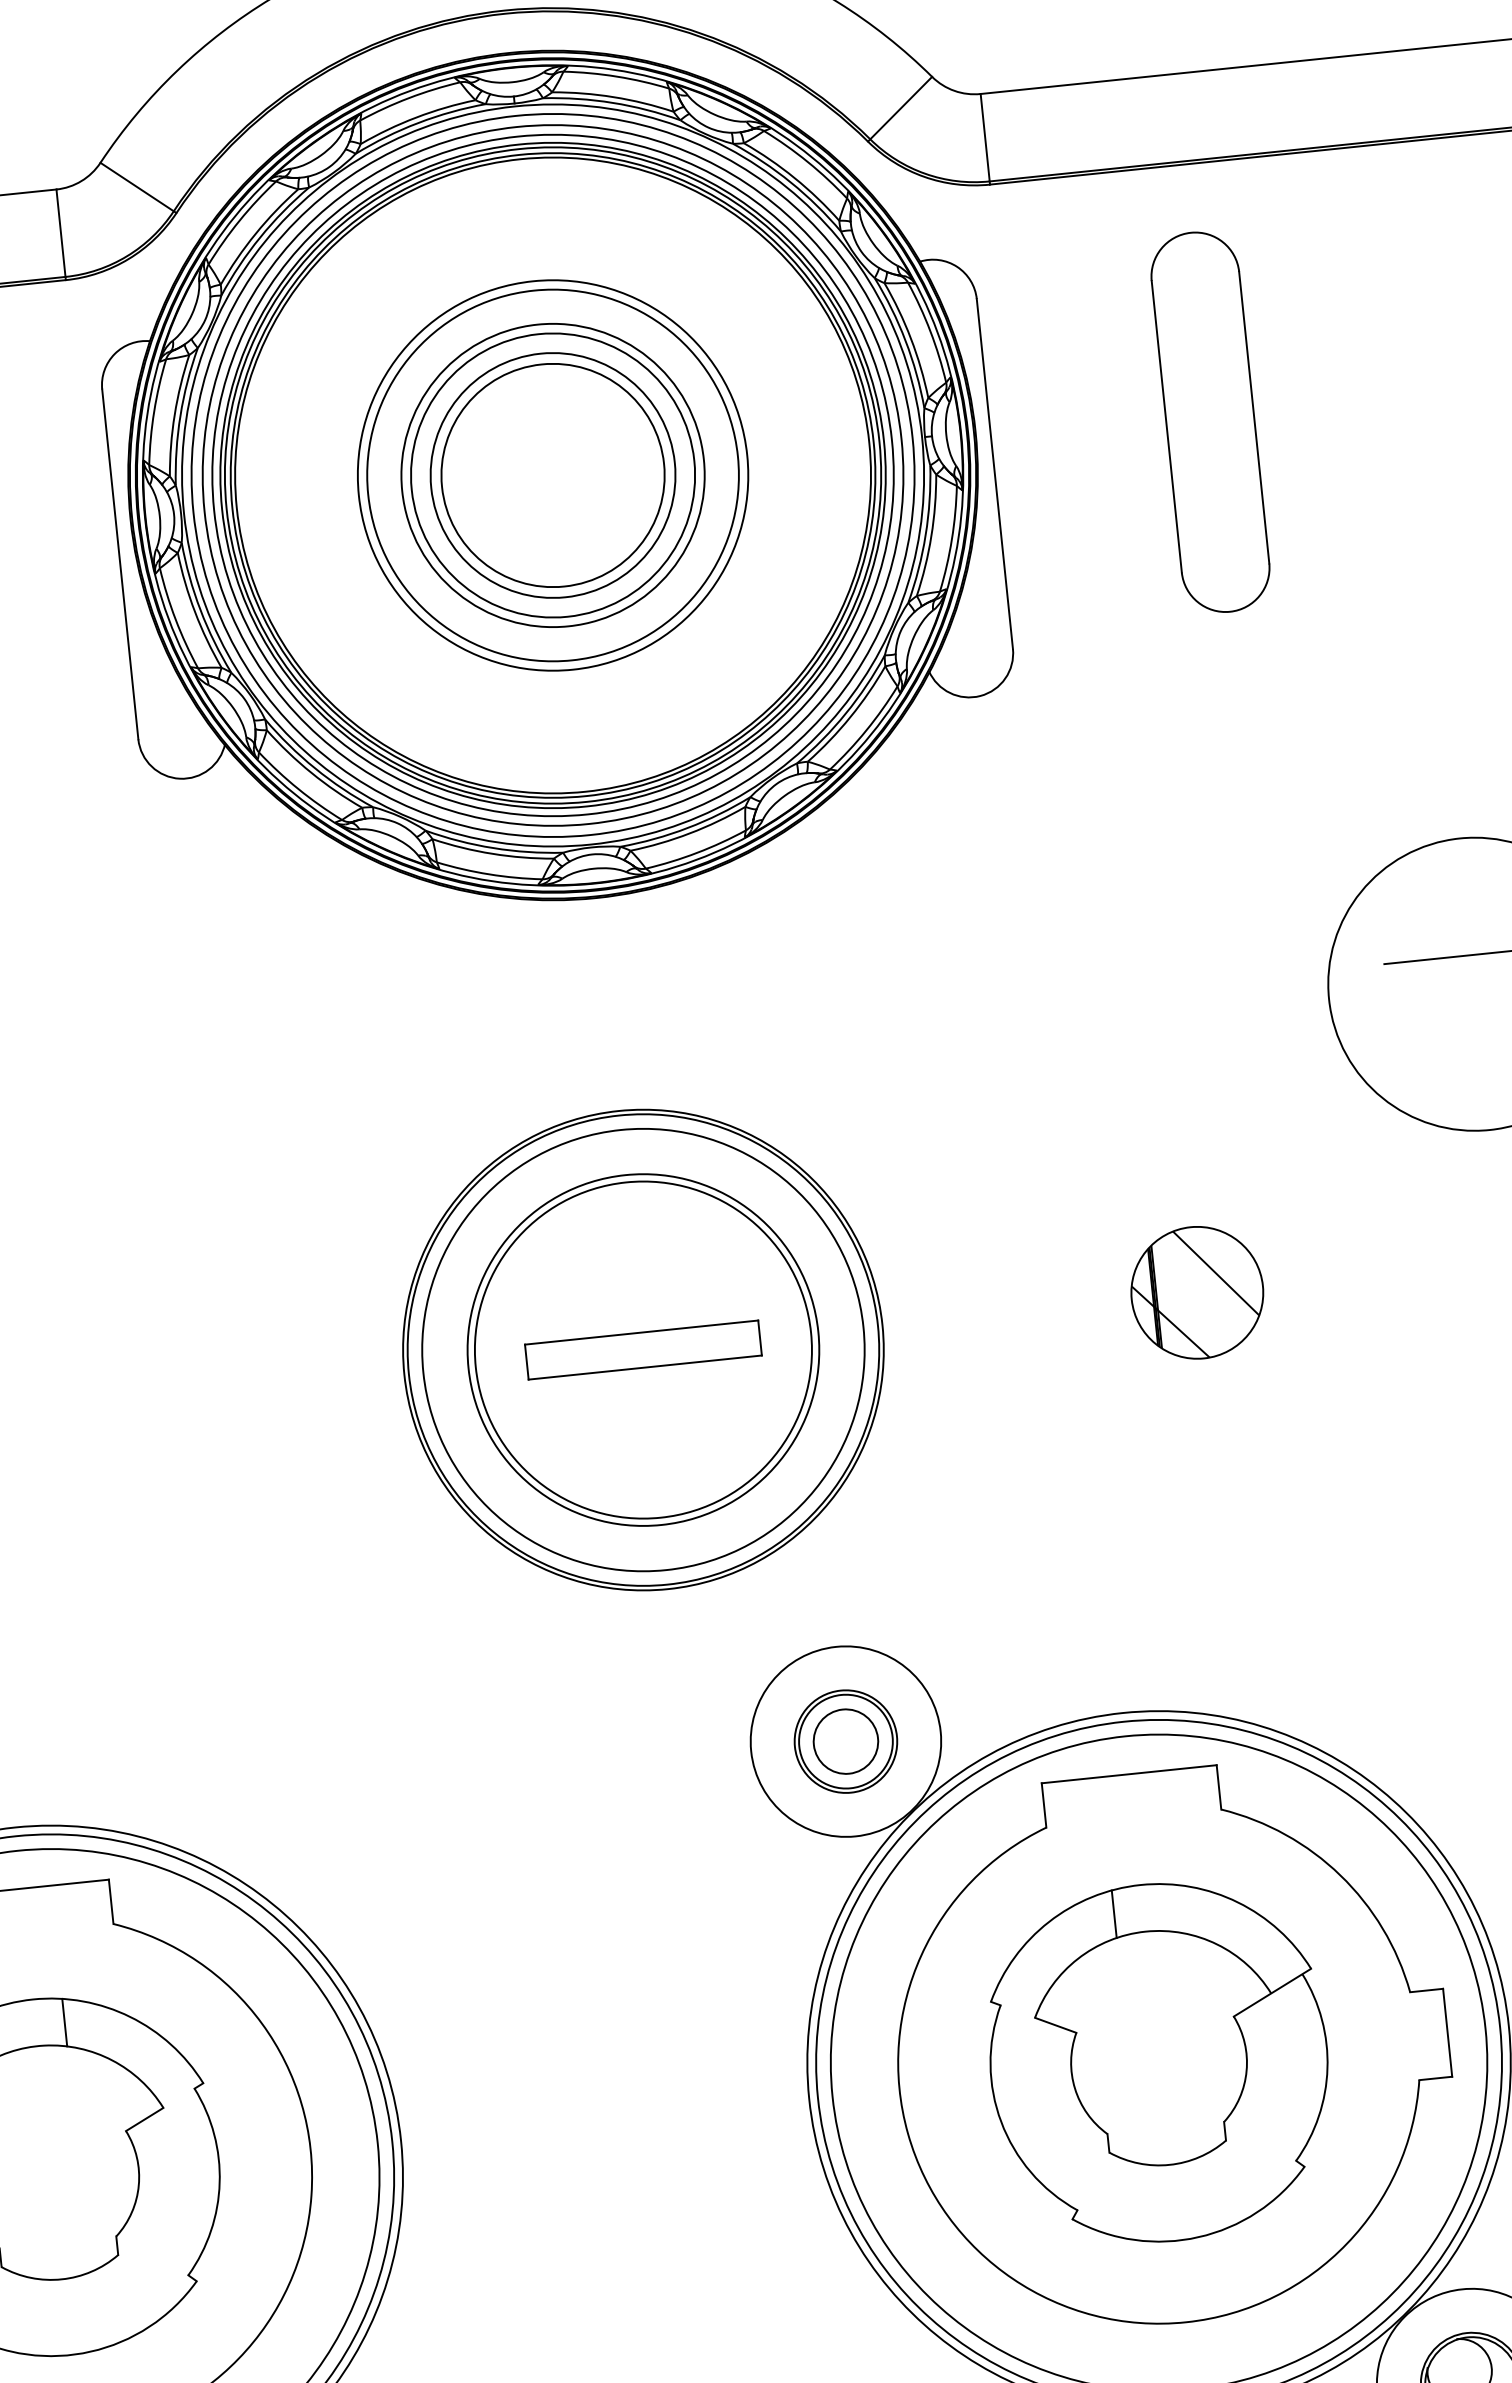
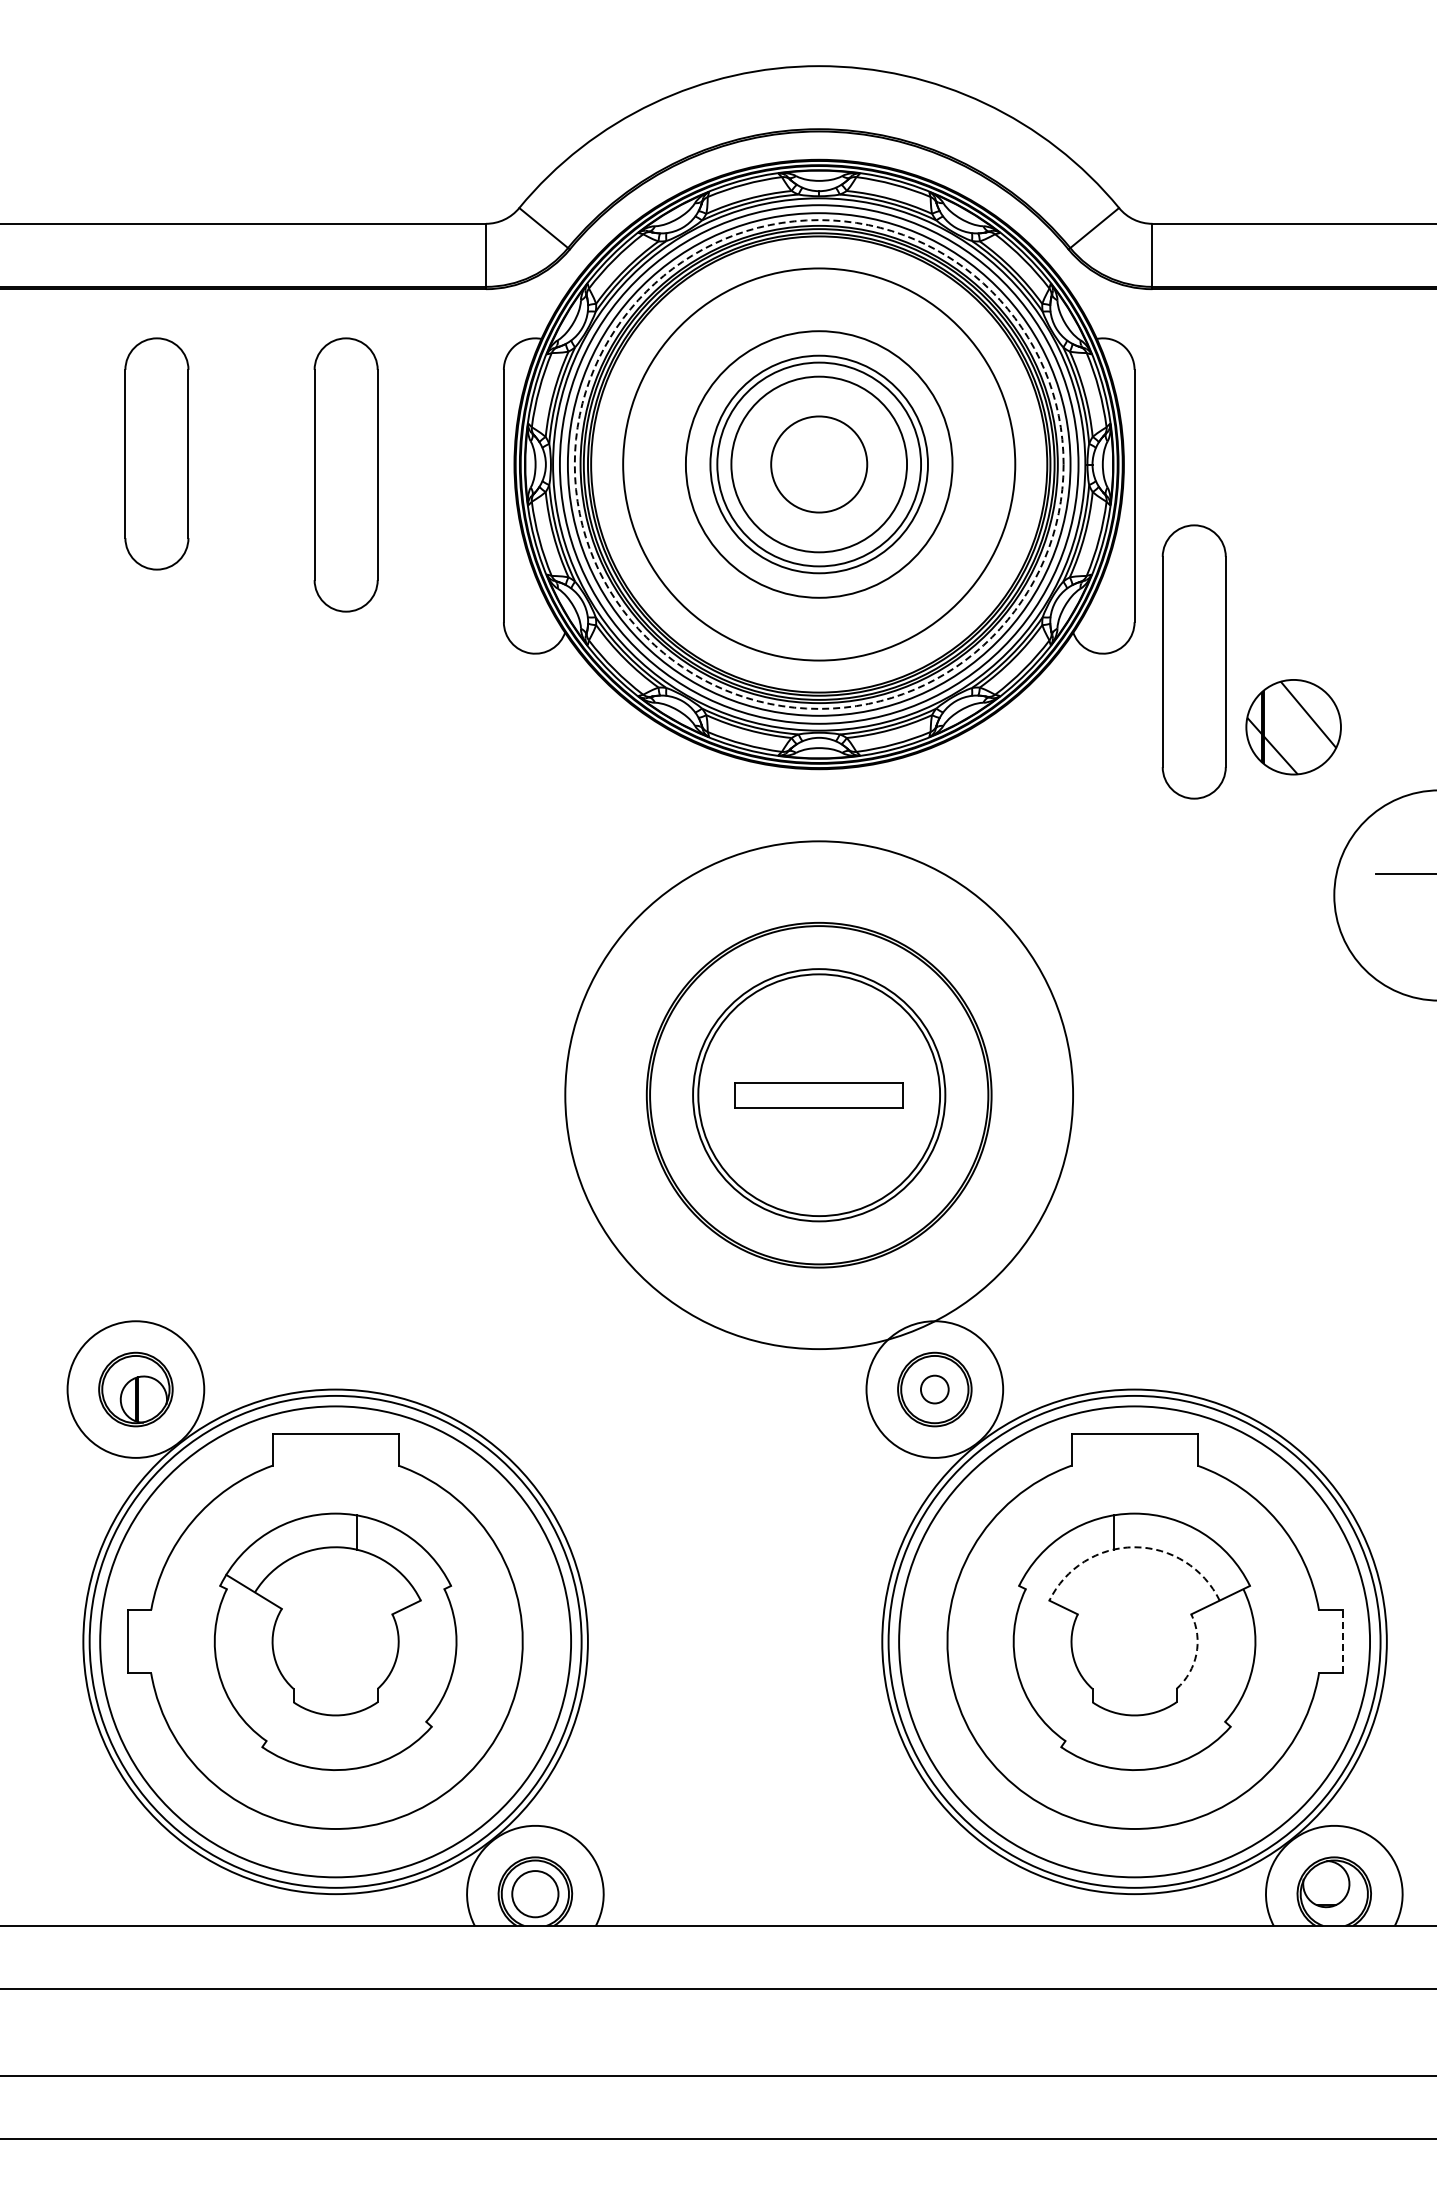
part: (1209, 421) -> (1193, 661), moved
circle: (552, 475) -> (818, 464), solid -> dashed
circle: (553, 475) -> (819, 464), size x0.6
circle: (553, 475) -> (819, 464), size x1.4
part: (1197, 1293) -> (1293, 727), moved
circle: (642, 1349) -> (818, 1094), size x1.6
circle: (845, 1741) -> (934, 1389), size x0.6
arc: (1145, 1932) -> (1134, 1547), solid -> dashed
line: (1447, 2032) -> (1342, 1641), solid -> dashed
arc: (1246, 2071) -> (1196, 1654), solid -> dashed

